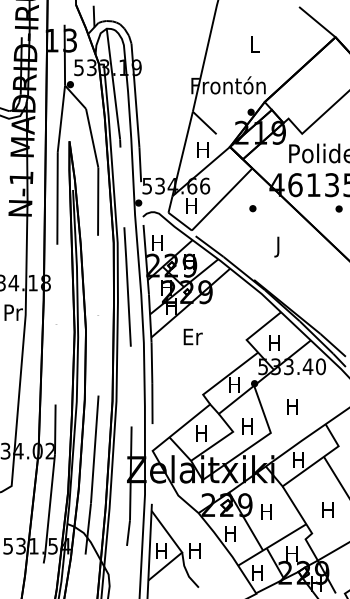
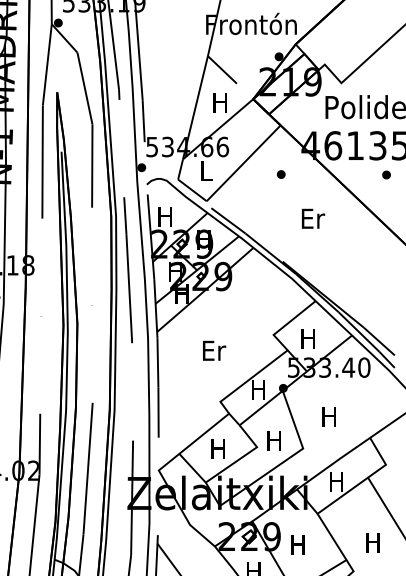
text: (191, 205) -> (206, 170), H -> L
text: (278, 246) -> (312, 220), J -> Er
text: (192, 336) -> (213, 350), moved

